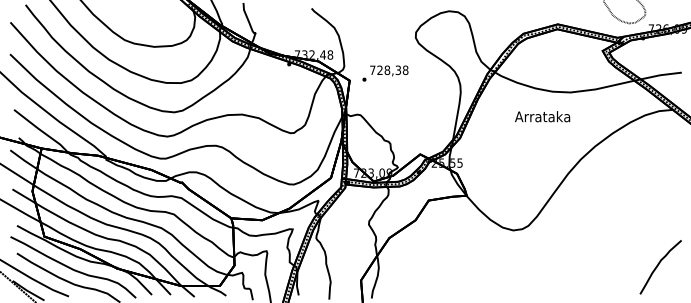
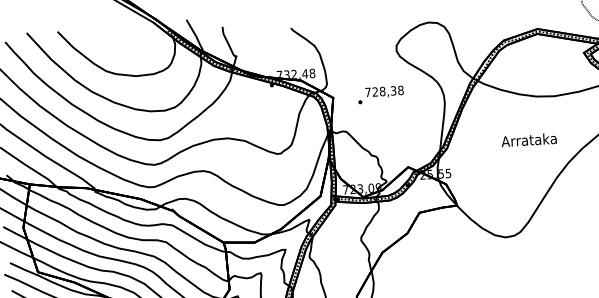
text: (385, 73) -> (380, 94), moved
text: (542, 116) -> (528, 139), moved

